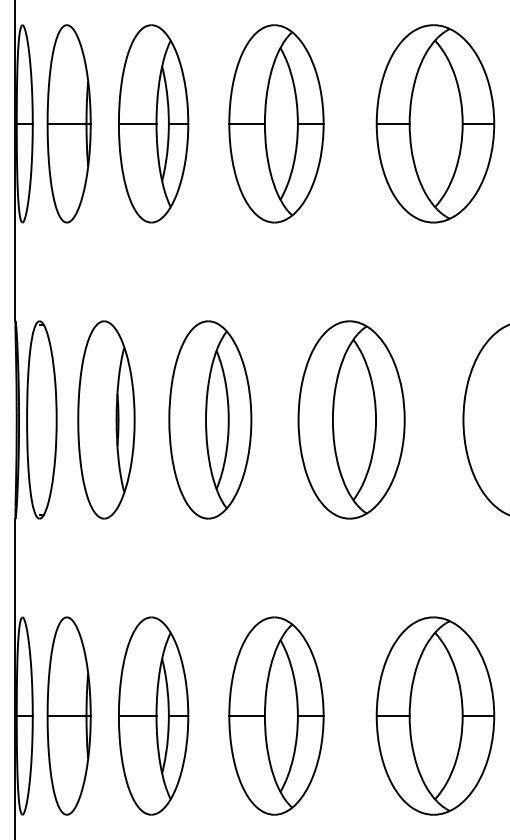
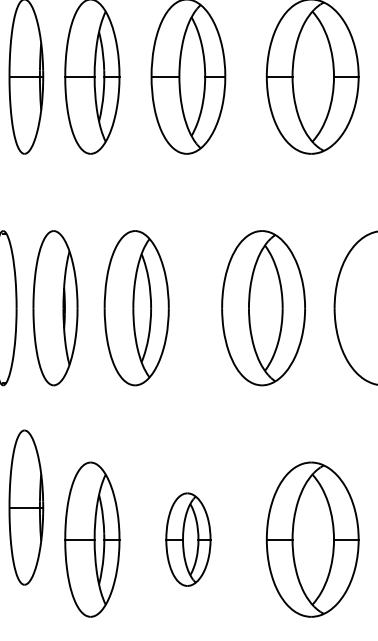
part: (351, 419) -> (263, 307), moved
part: (68, 715) -> (25, 507), moved
part: (276, 715) -> (188, 539), size x0.6

